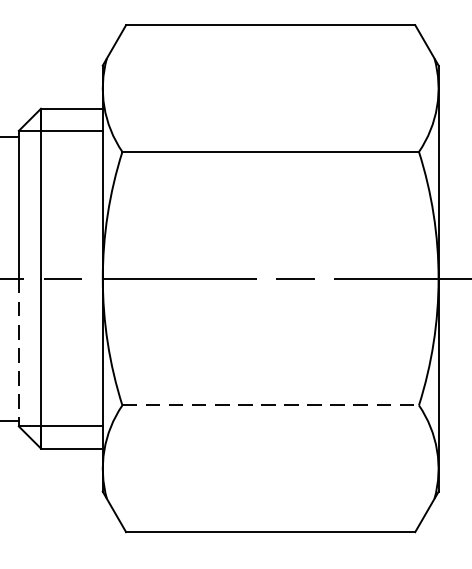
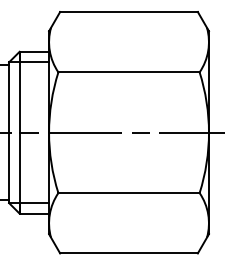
line: (19, 353) -> (9, 168), dashed -> solid
line: (271, 406) -> (129, 193), dashed -> solid

